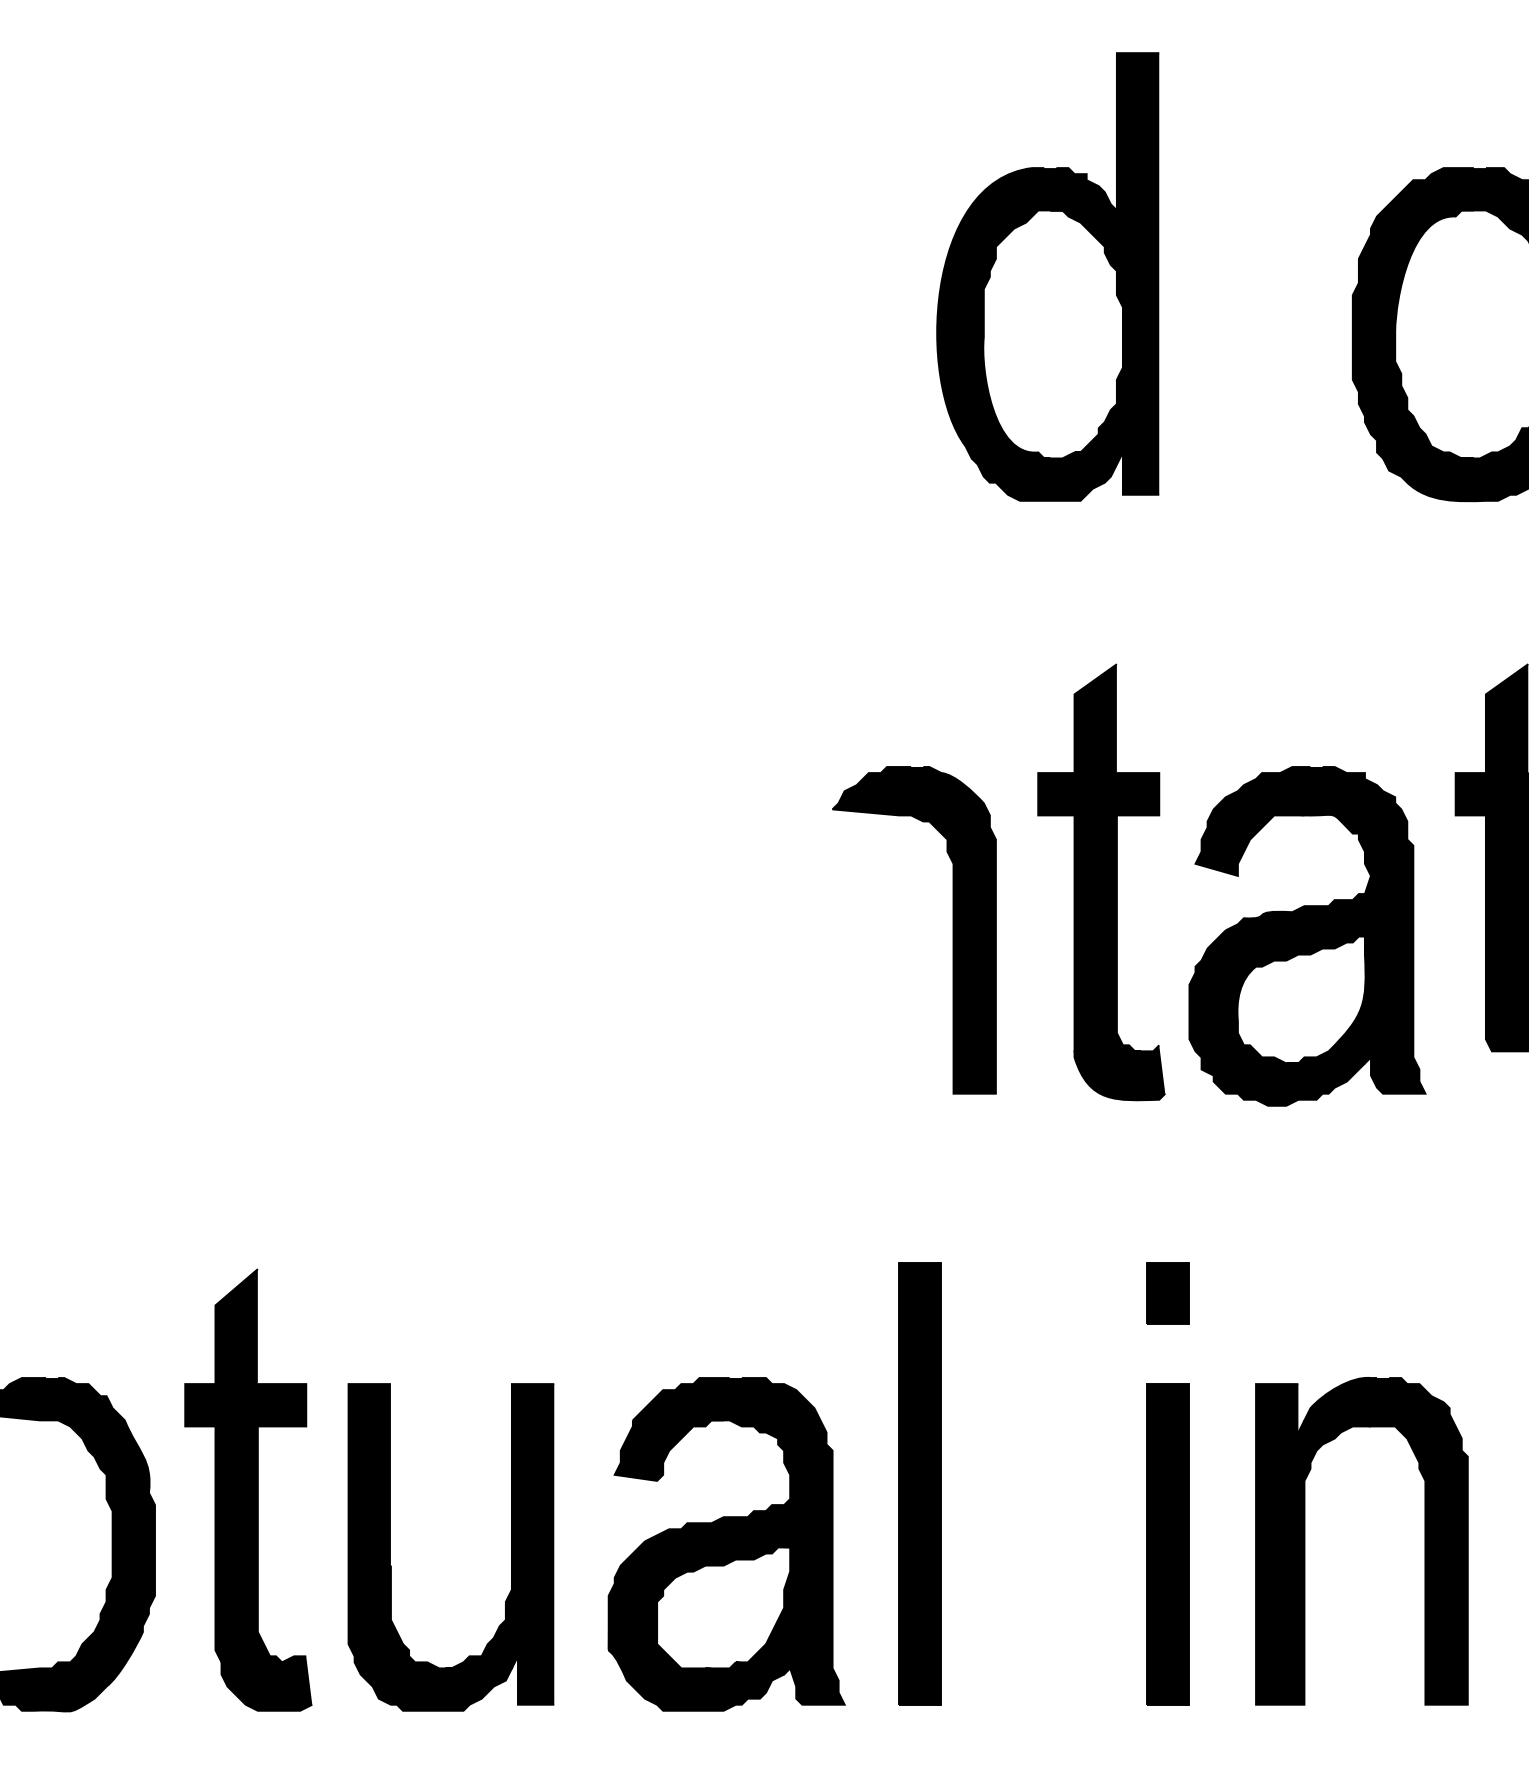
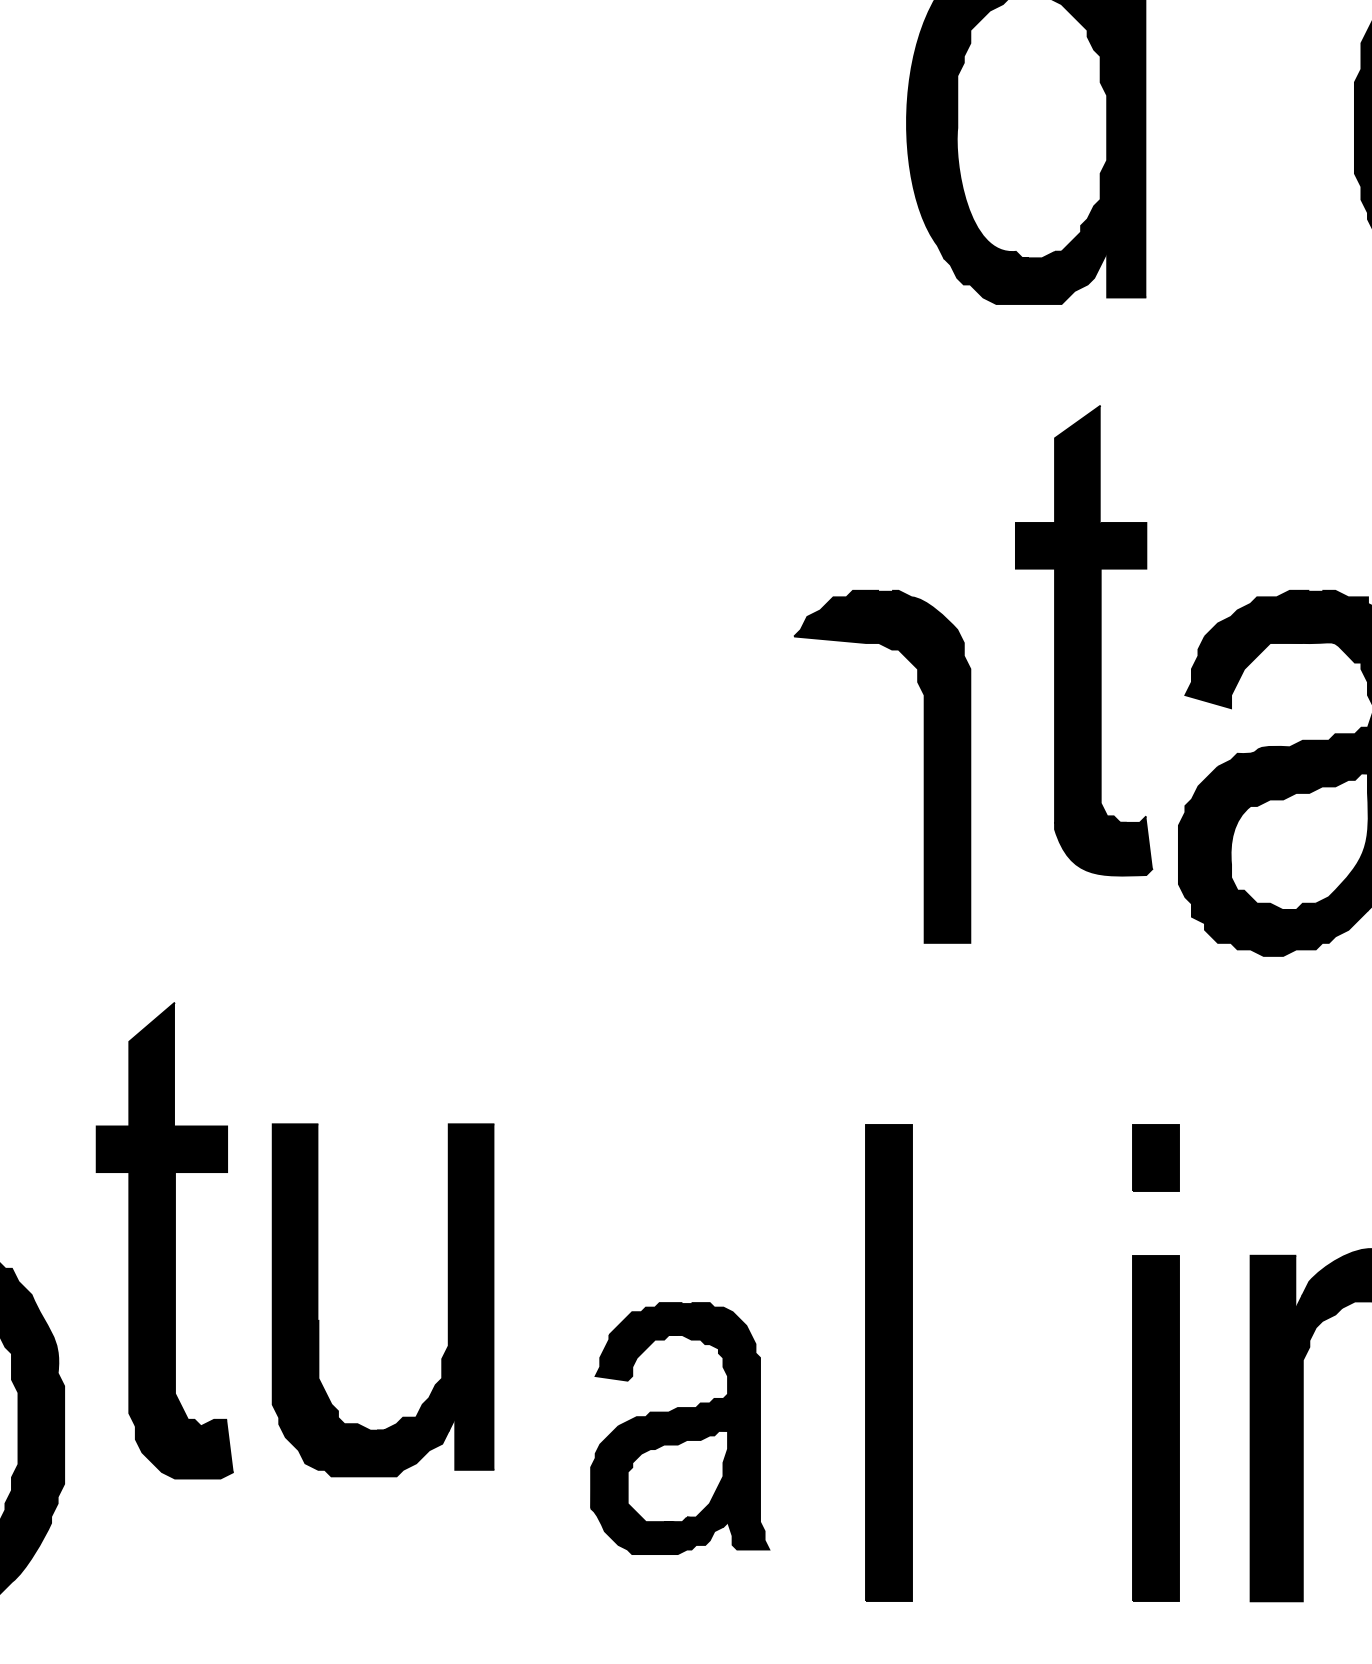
part: (1101, 882) -> (1084, 640), moved
part: (248, 1489) -> (164, 1240), moved
part: (726, 1544) -> (679, 1428), size x0.7
part: (390, 1547) -> (317, 1300), moved

